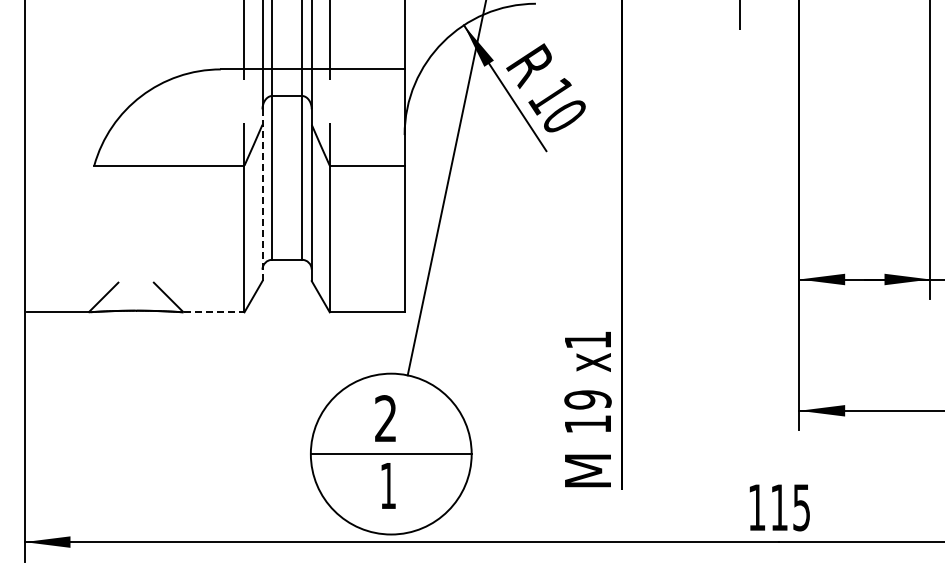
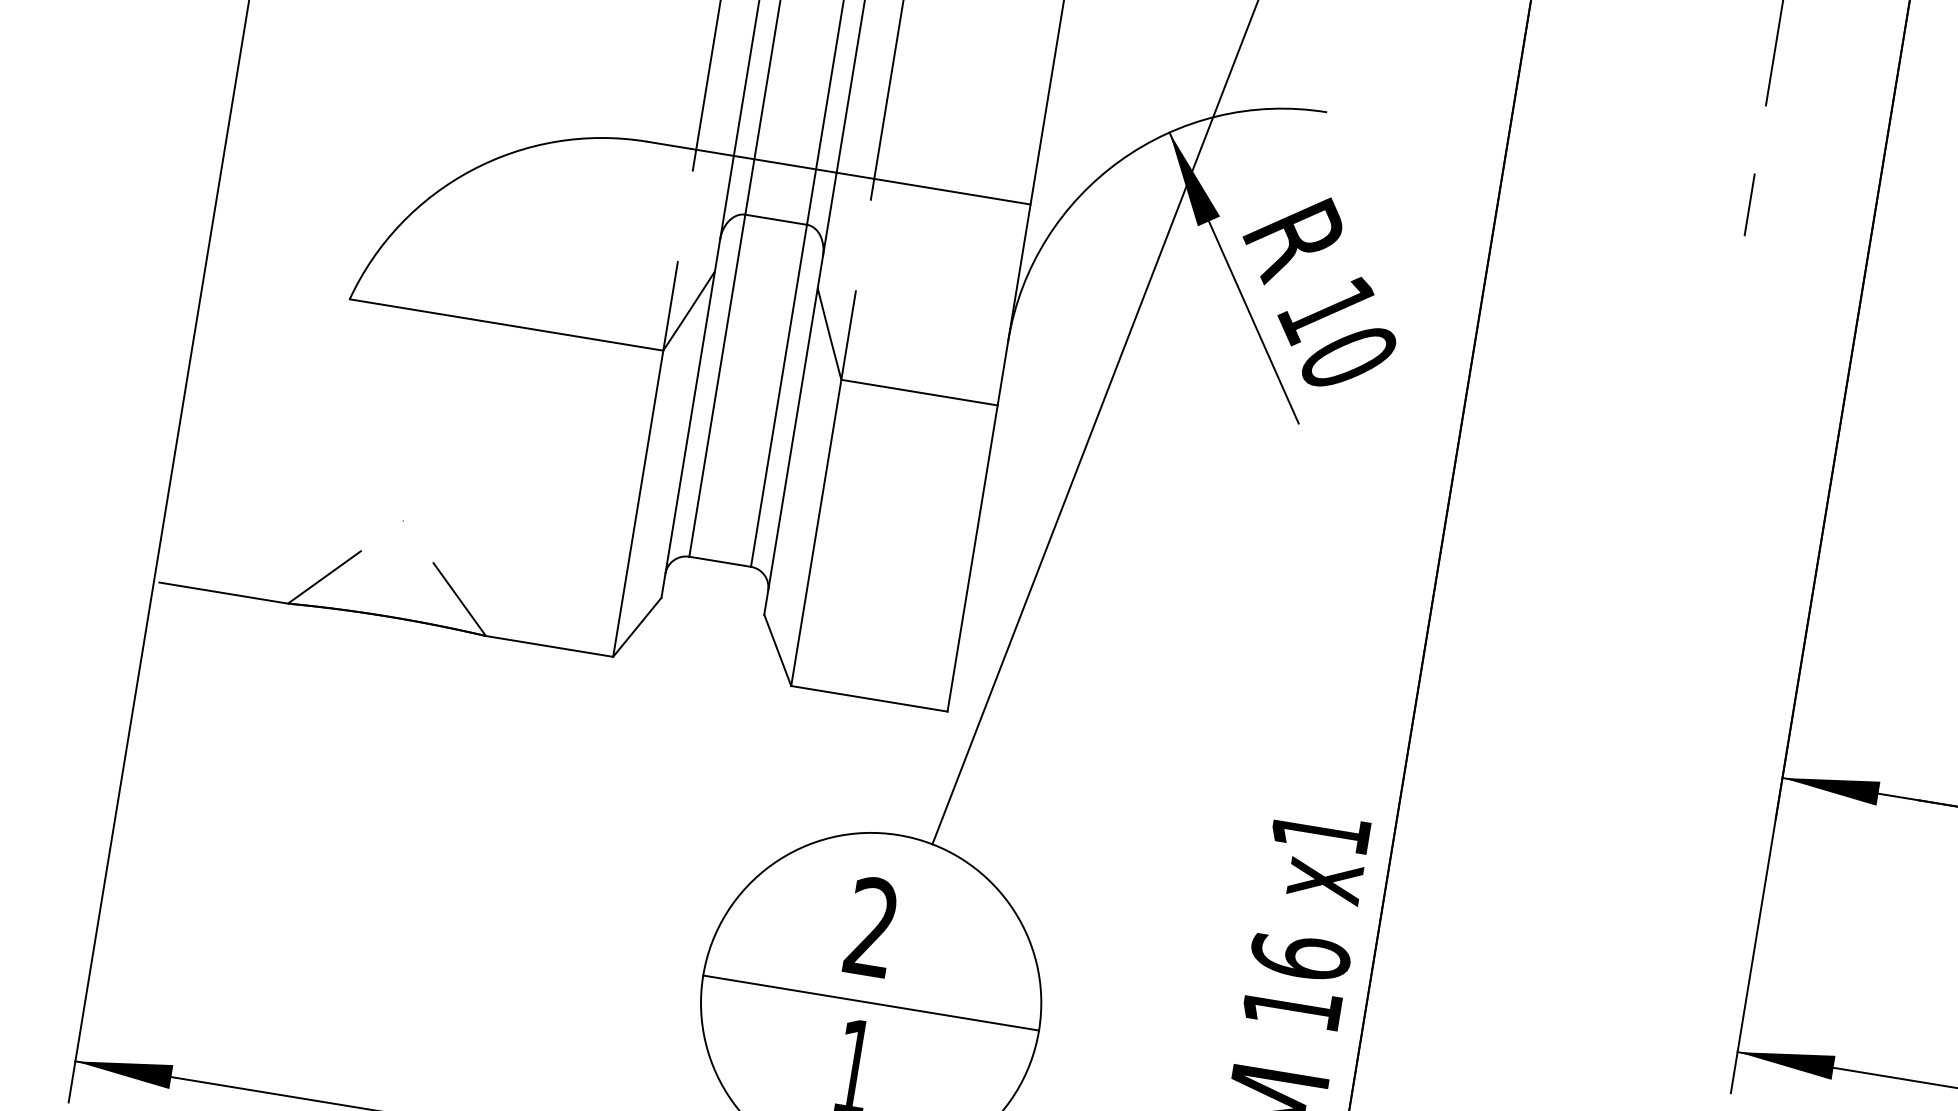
line: (262, 195) -> (690, 419), dashed -> solid
line: (214, 312) -> (550, 646), dashed -> solid
text: (587, 399) -> (1299, 956), 19 -> 16

